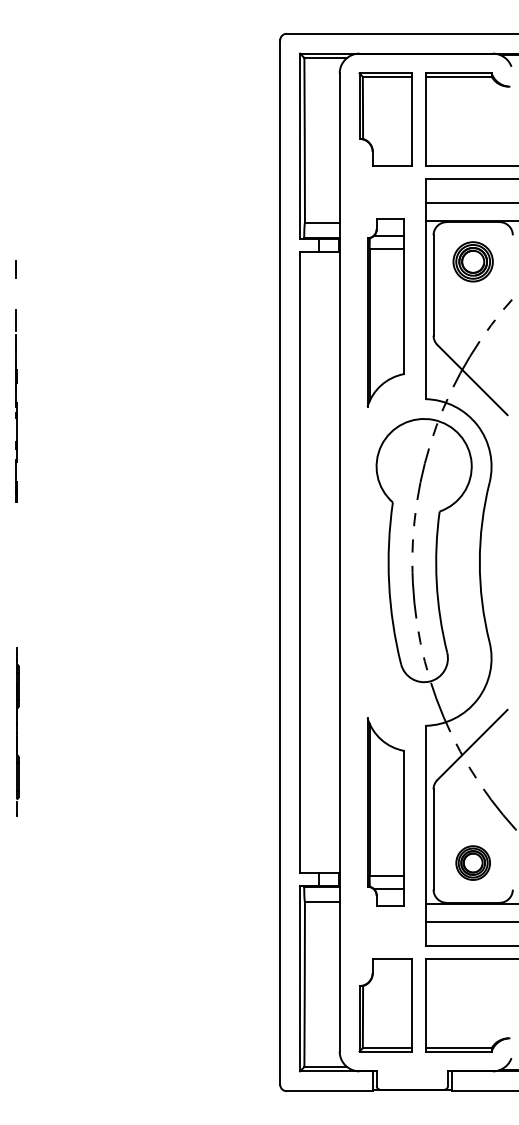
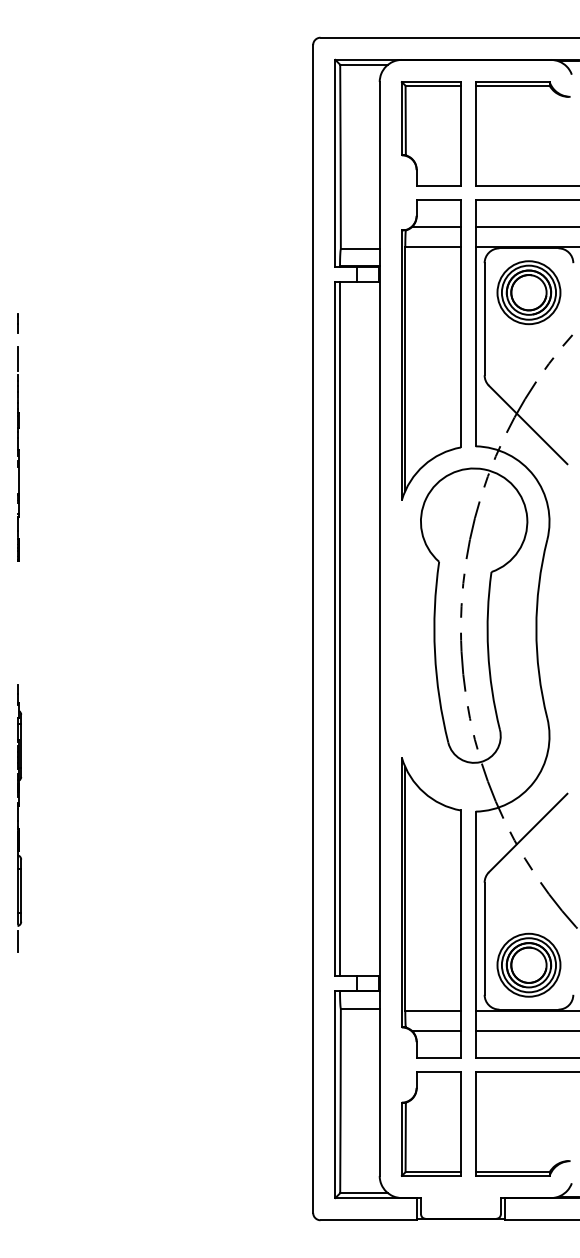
part: (472, 261) -> (528, 292), size x1.43
line: (15, 269) -> (17, 323), moved
part: (386, 312) -> (431, 349), size x1.43
line: (304, 562) -> (340, 628), added
part: (17, 731) -> (19, 818), size x1.43
part: (386, 811) -> (431, 907), size x1.43
part: (472, 862) -> (528, 964), size x1.67

